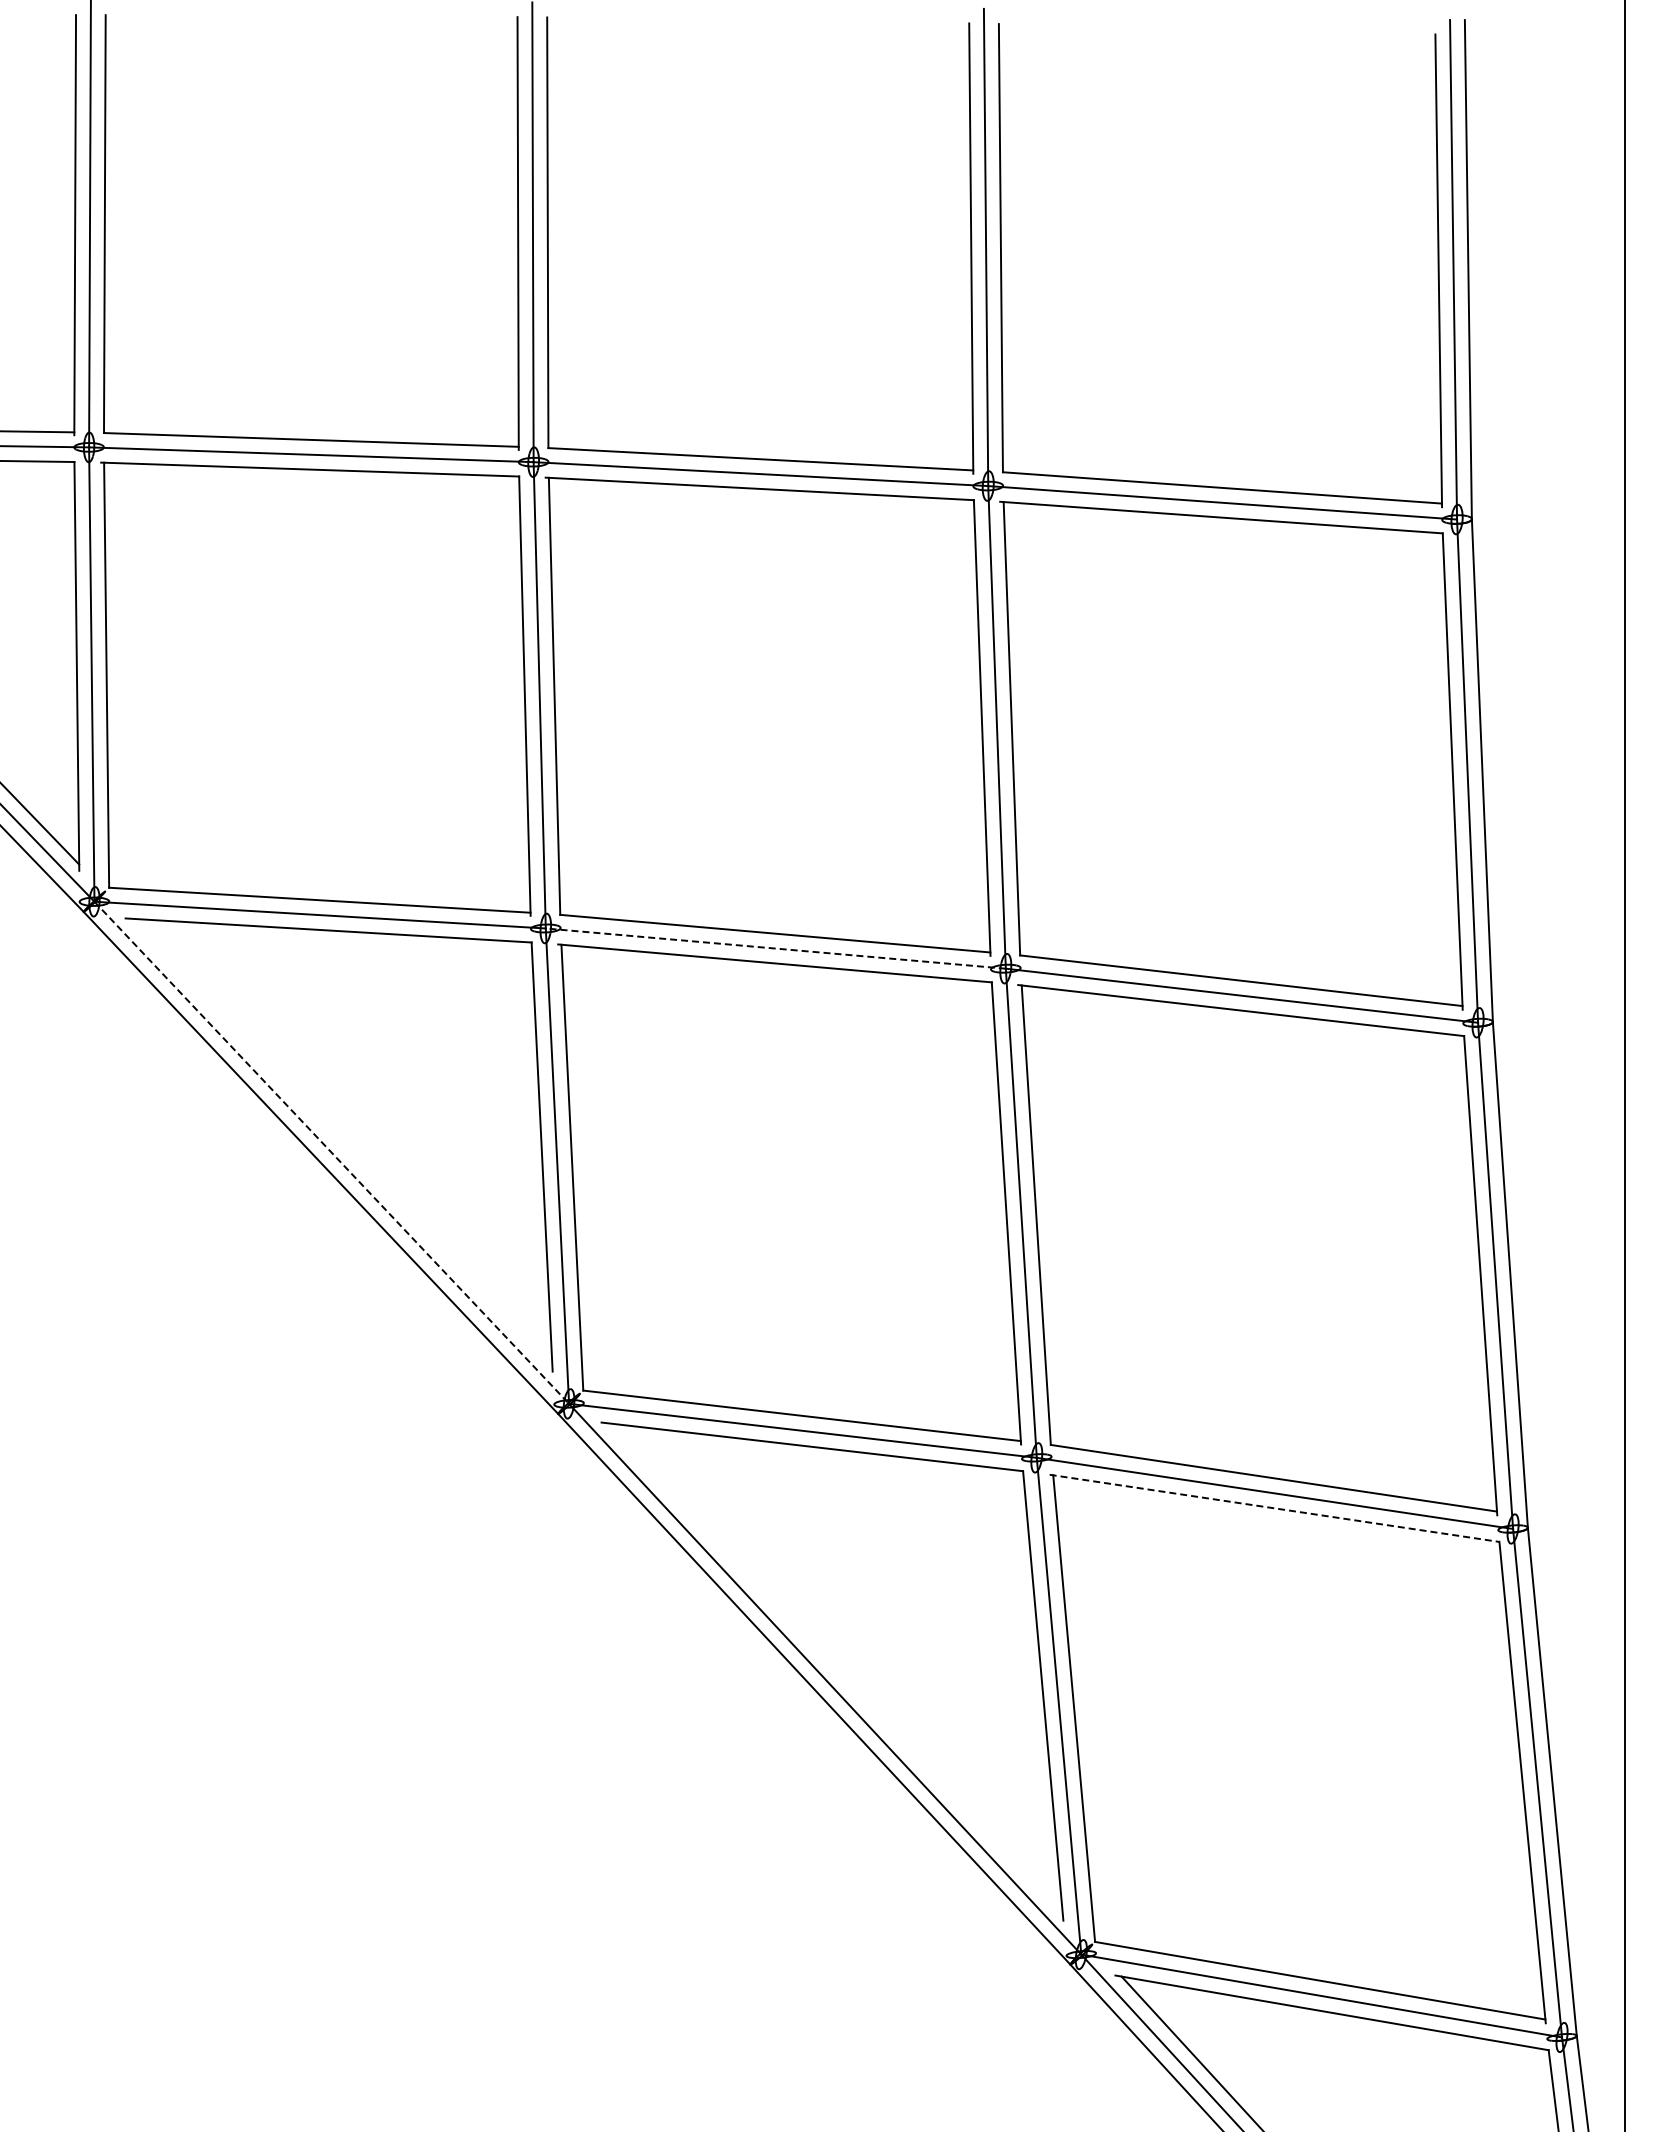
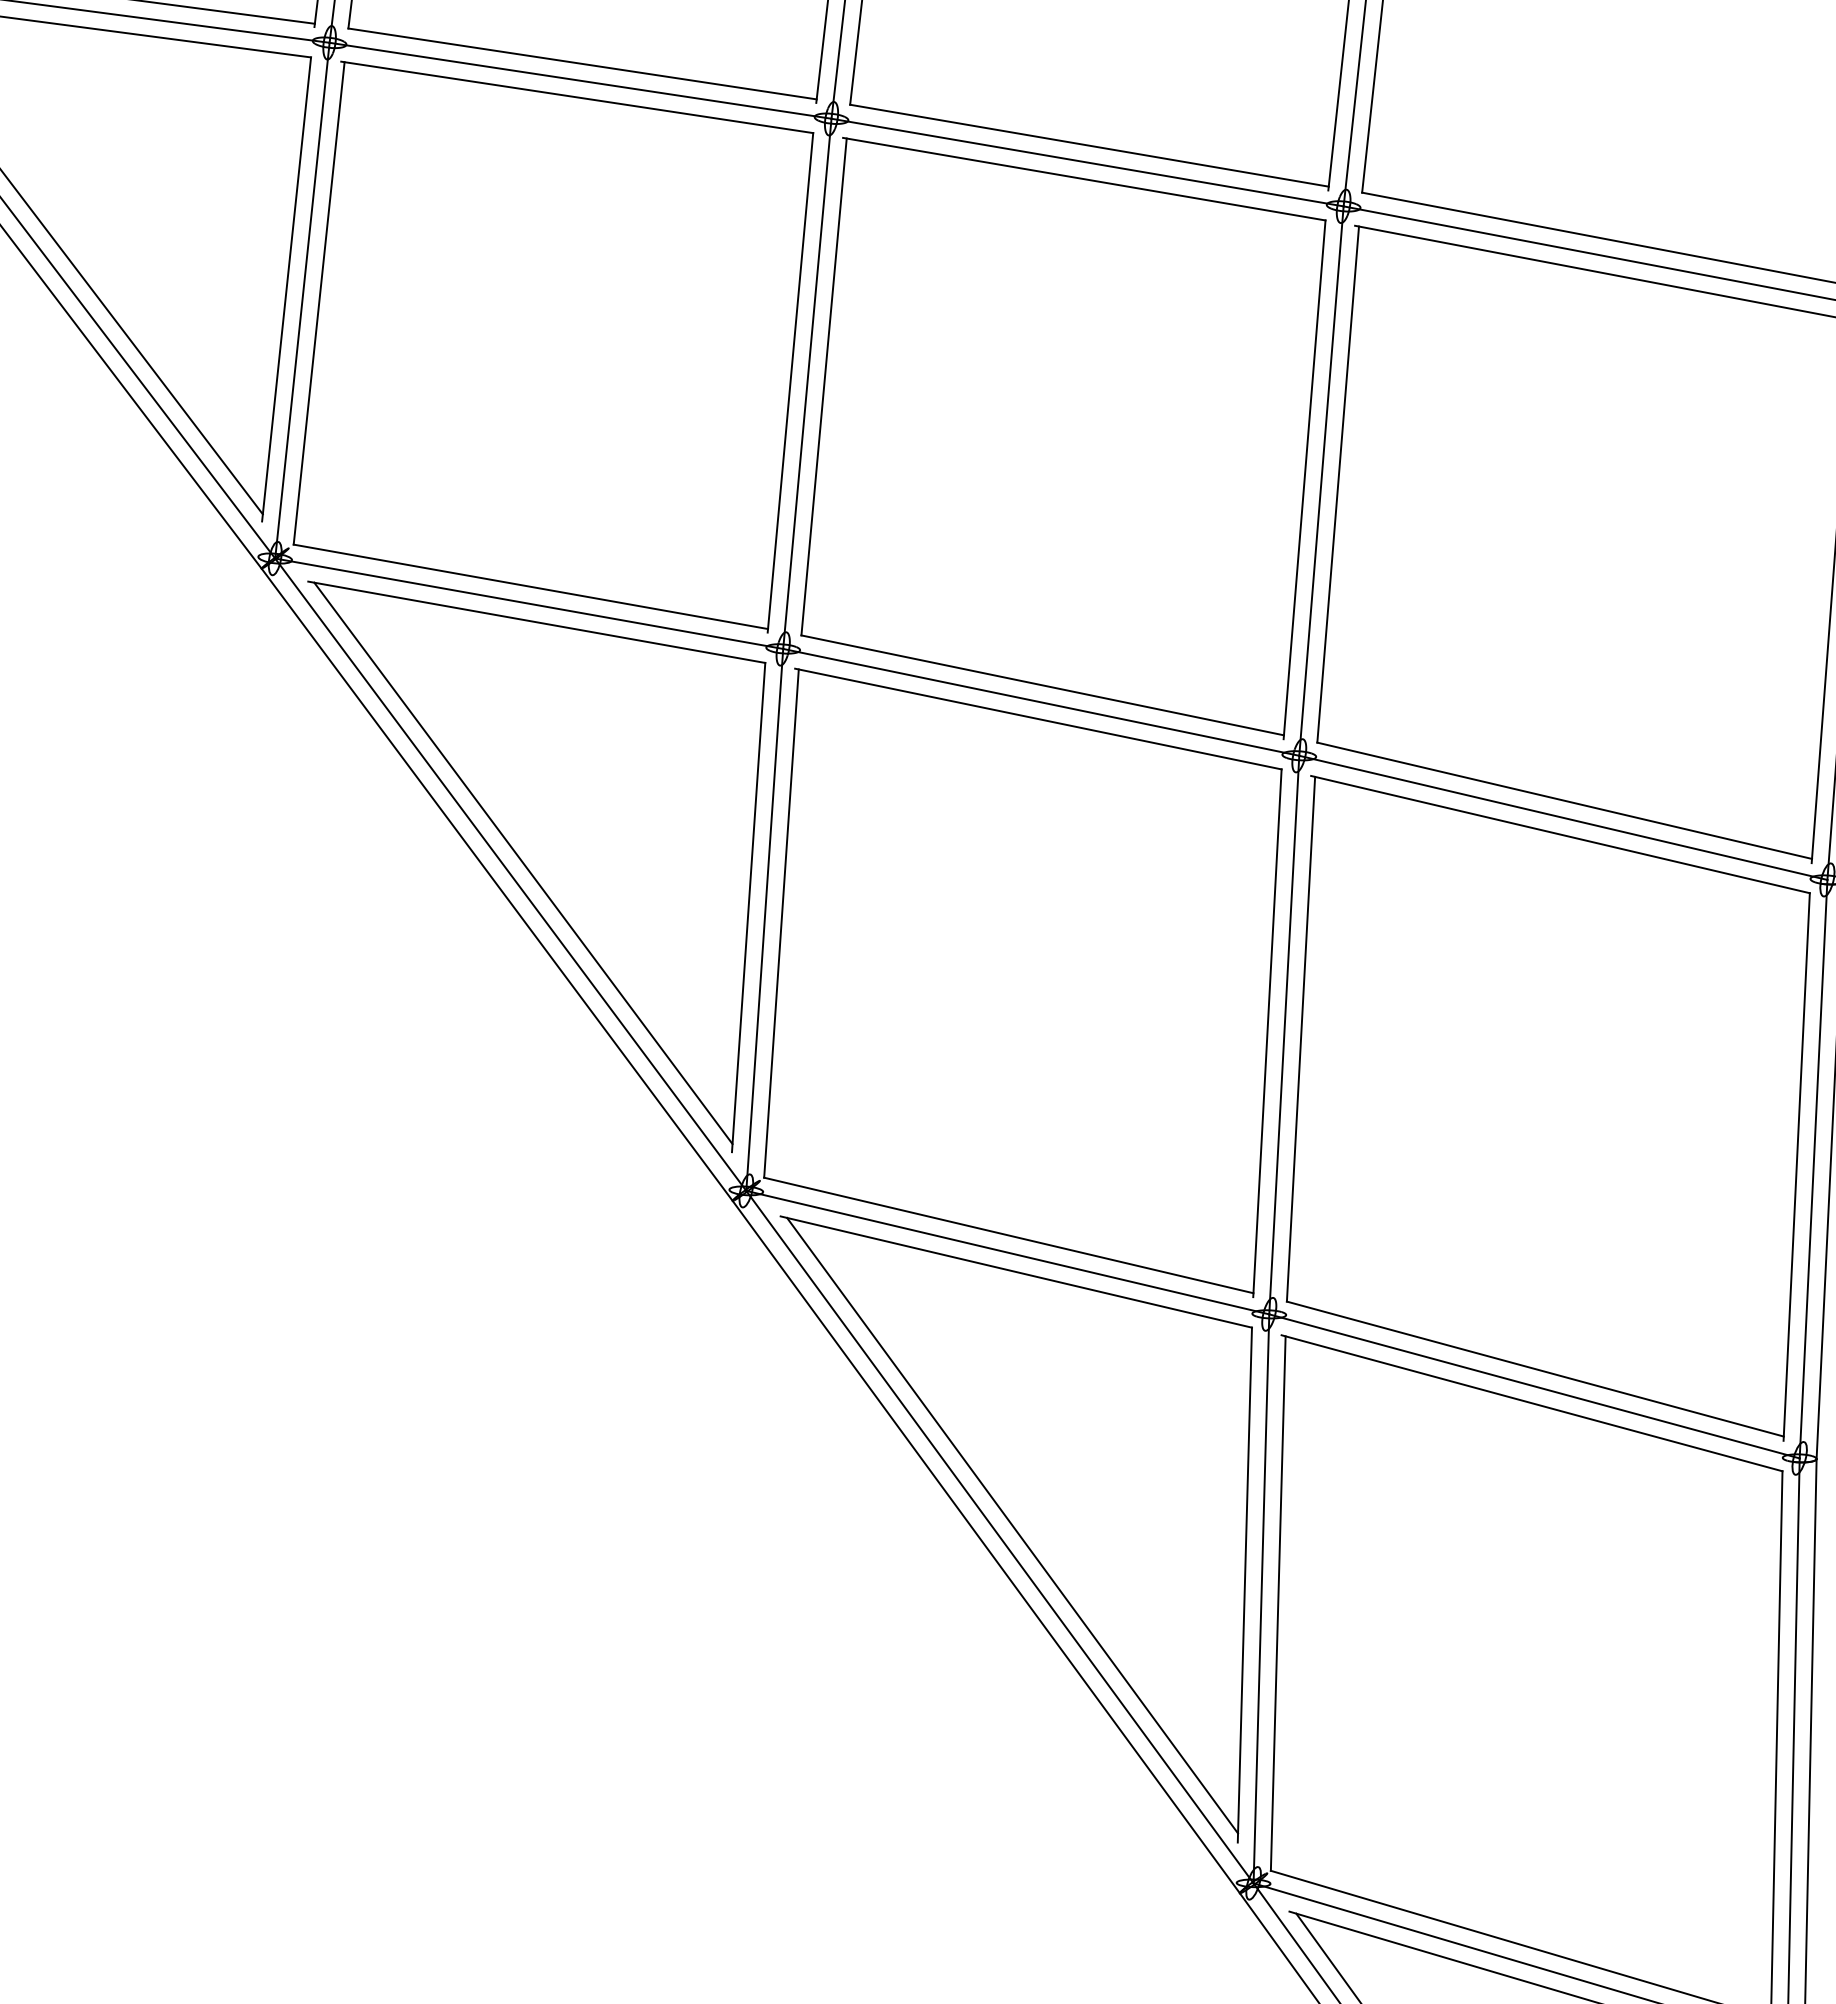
line: (775, 948) -> (1040, 702), dashed -> solid
line: (341, 1141) -> (523, 863), added
line: (332, 1153) -> (511, 875), dashed -> solid
line: (1275, 1508) -> (1533, 1403), dashed -> solid
line: (834, 1667) -> (1012, 1525), added

